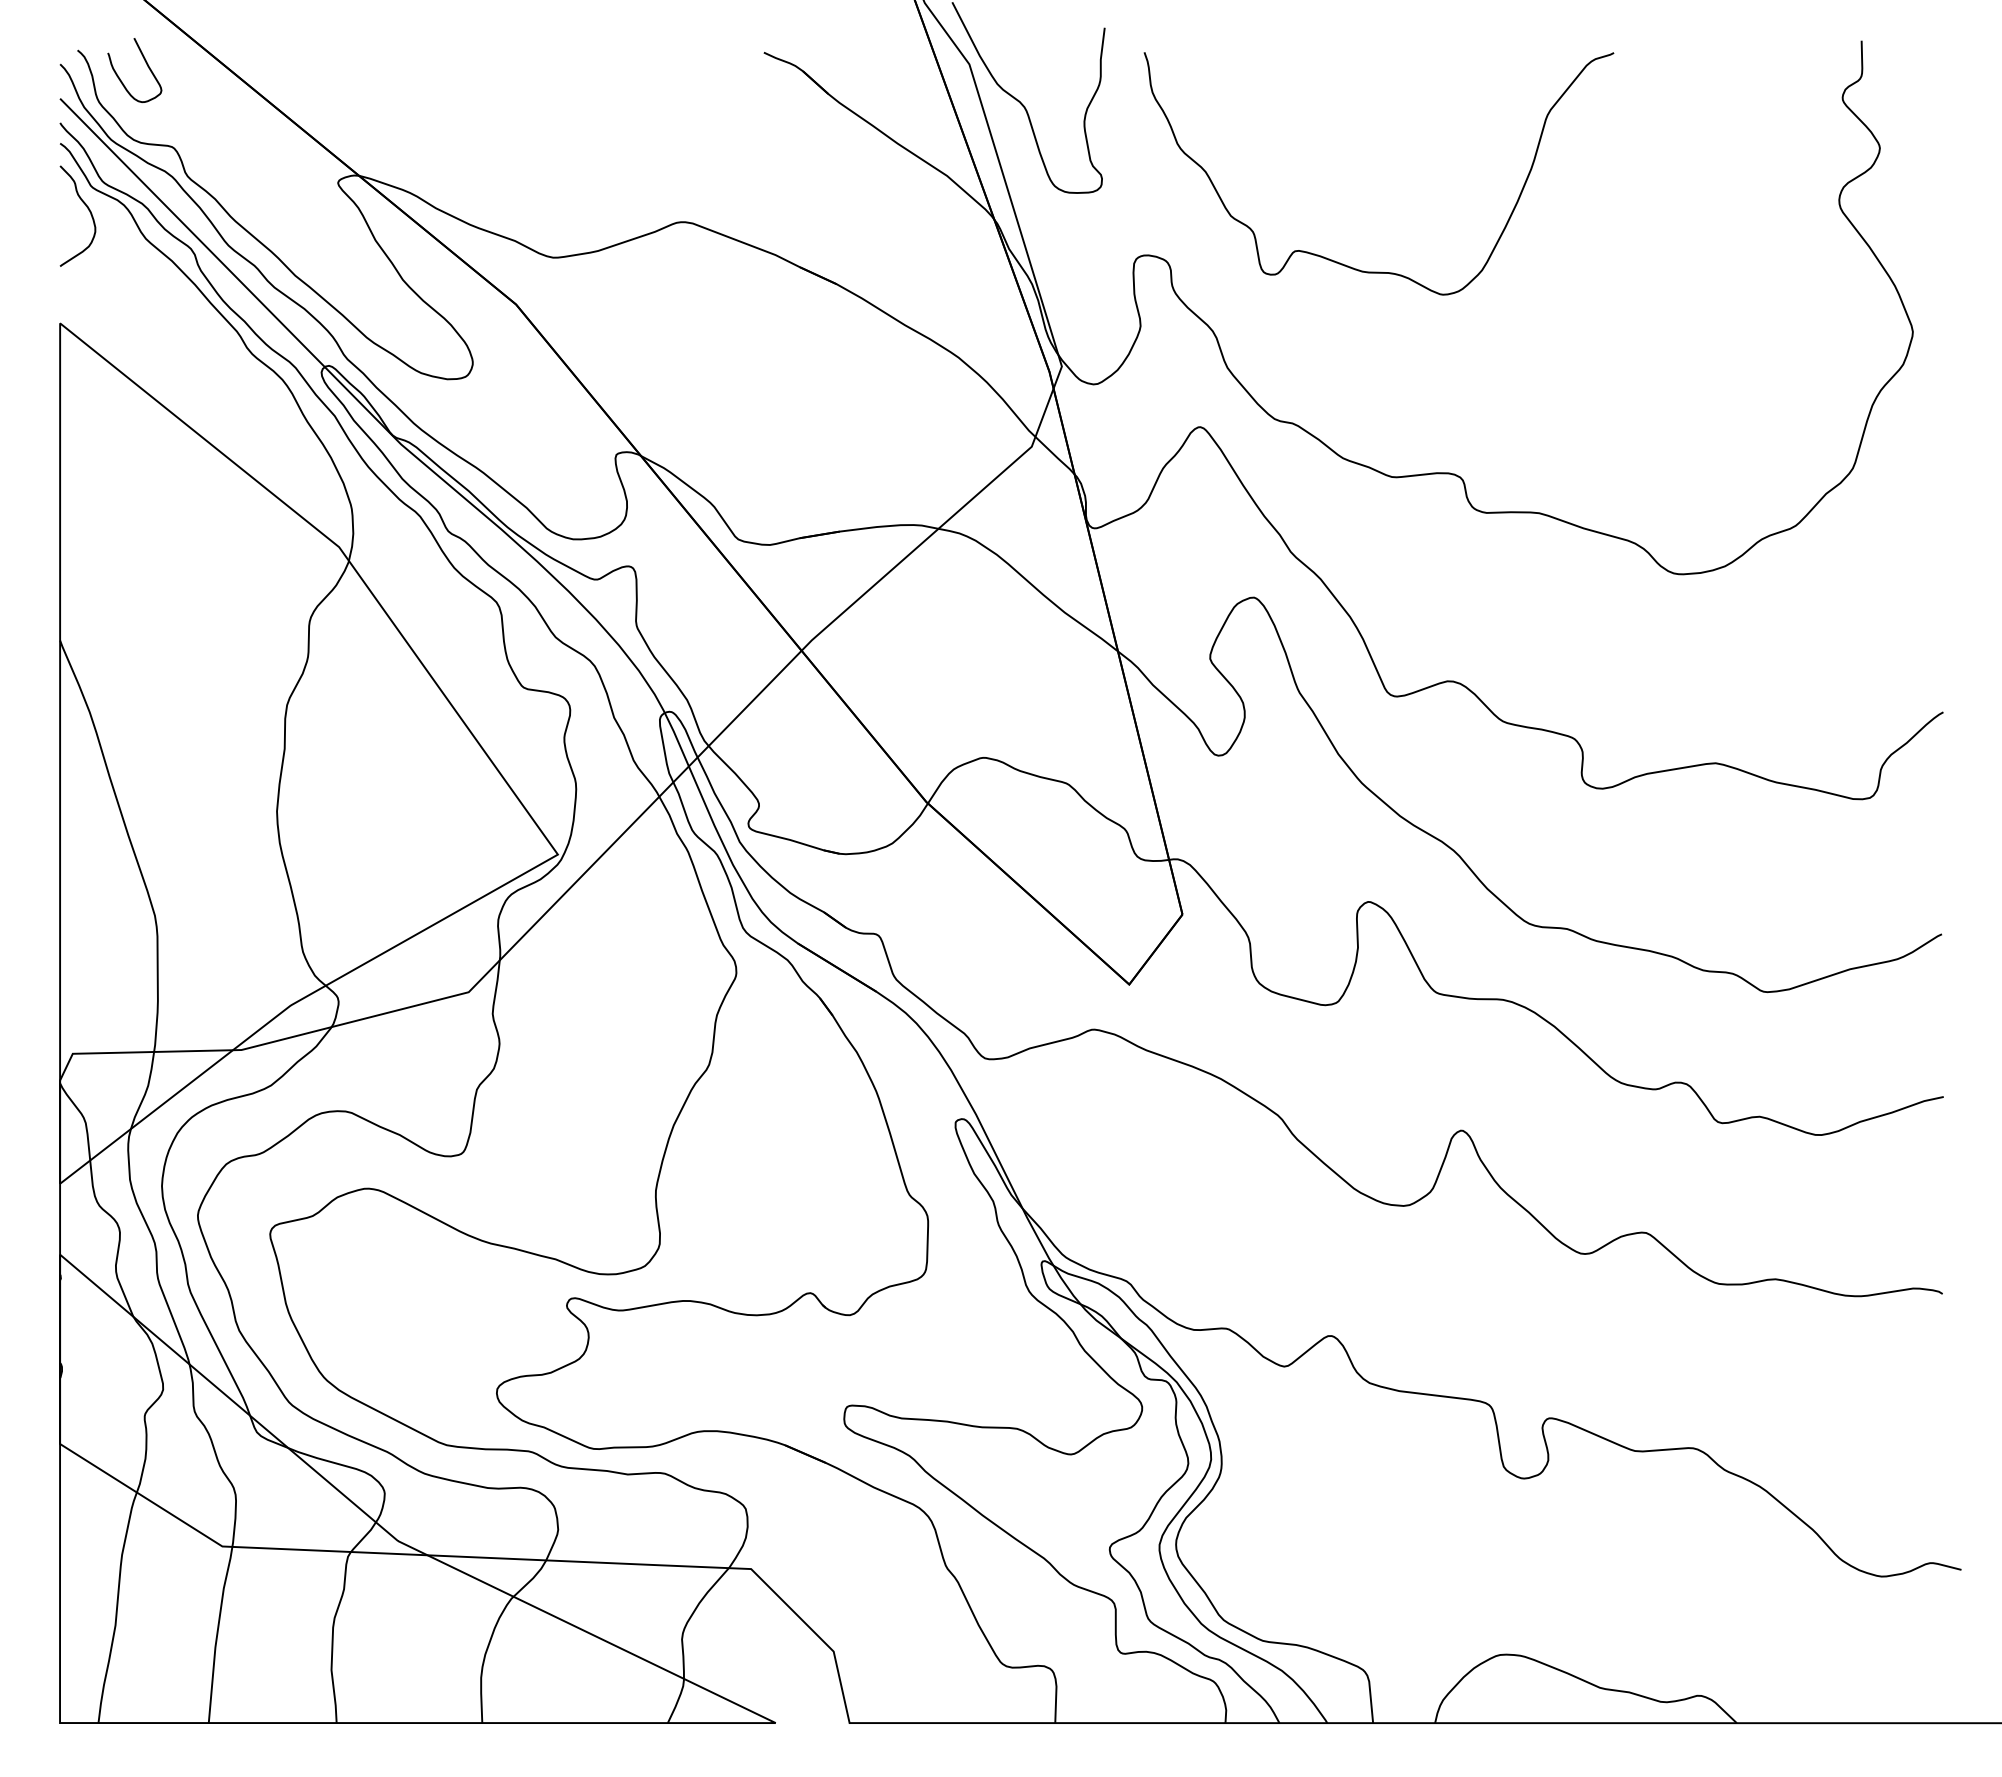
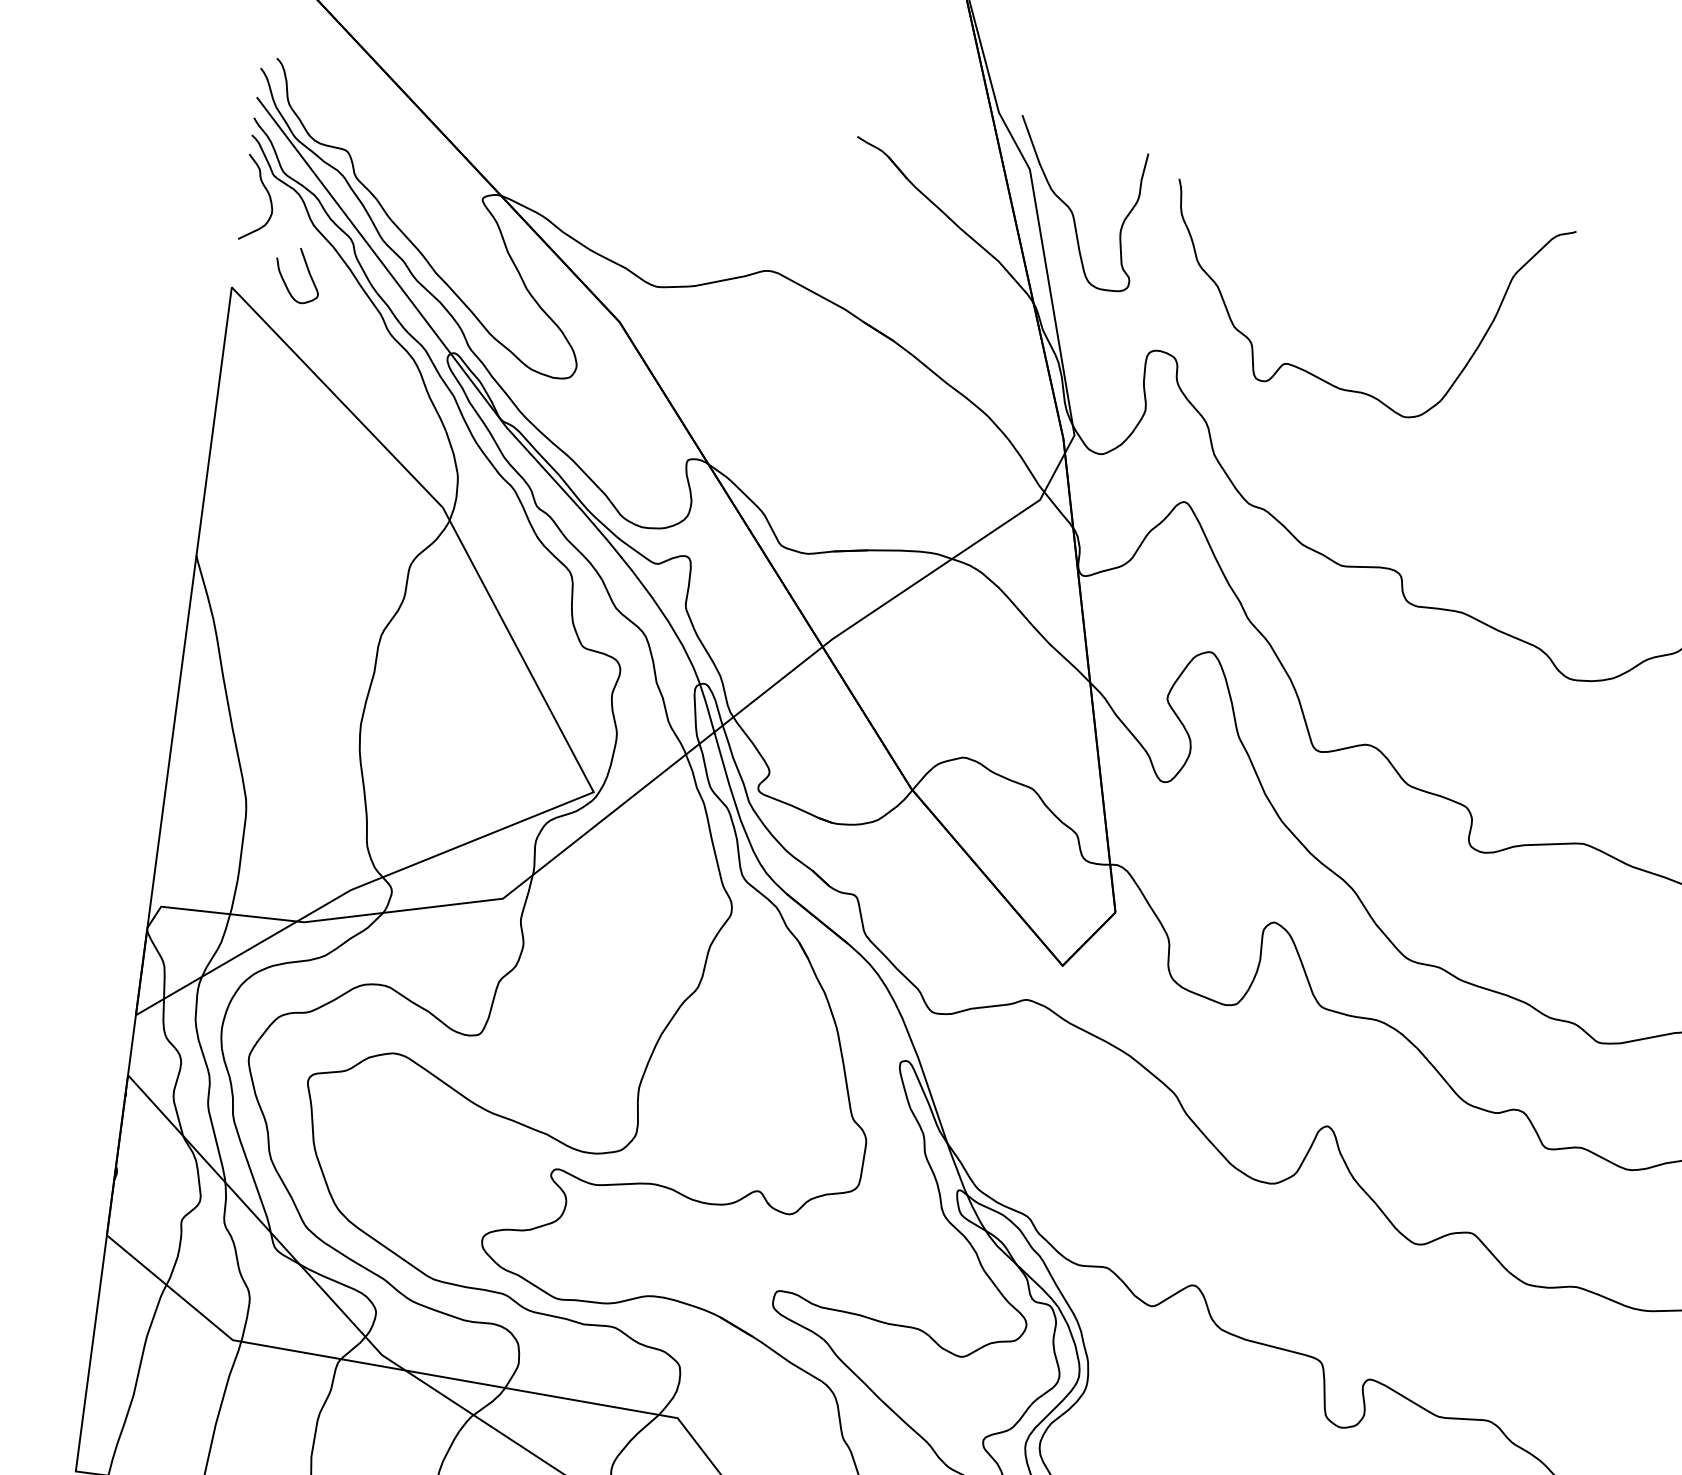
curve: (146, 64) -> (308, 271), moved

